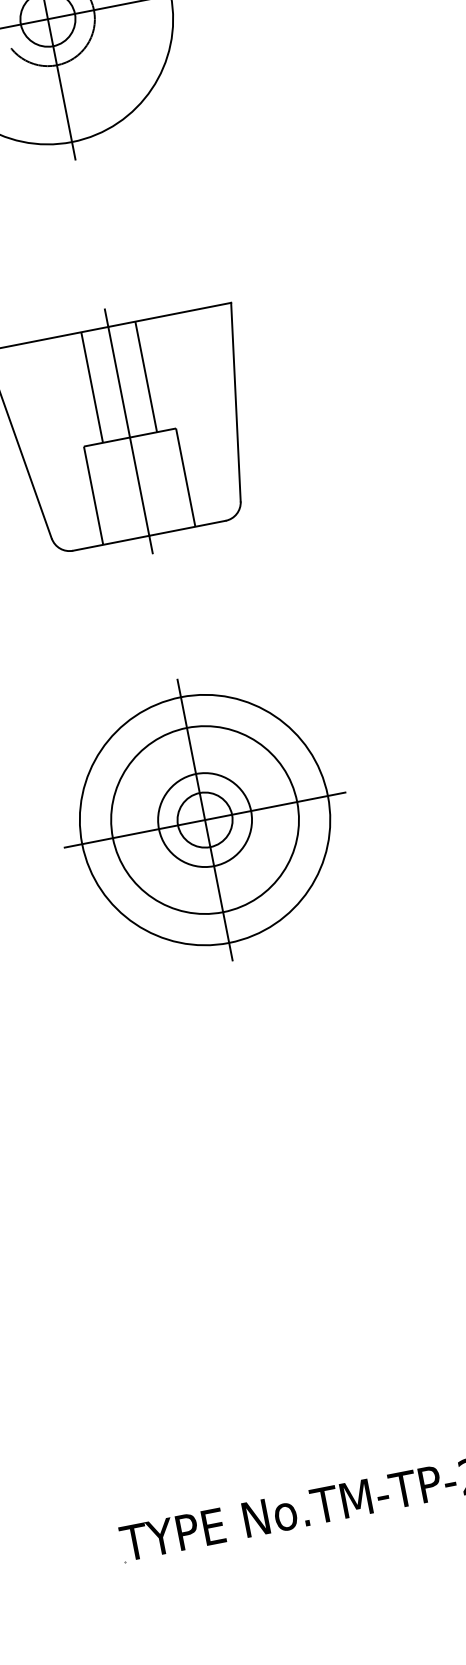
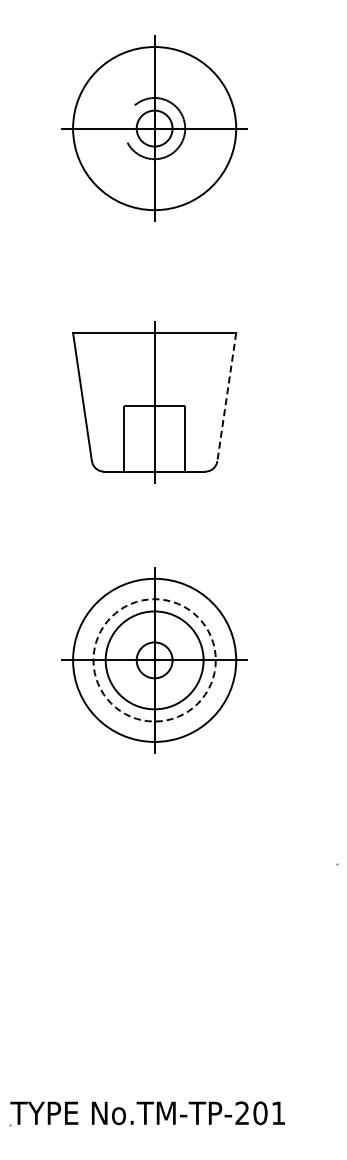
line: (146, 376) -> (172, 369), removed
line: (91, 387) -> (136, 369), removed
line: (235, 402) -> (226, 397), solid -> dashed
circle: (204, 818) -> (154, 659), size x1.6
circle: (204, 820) -> (154, 660), solid -> dashed

